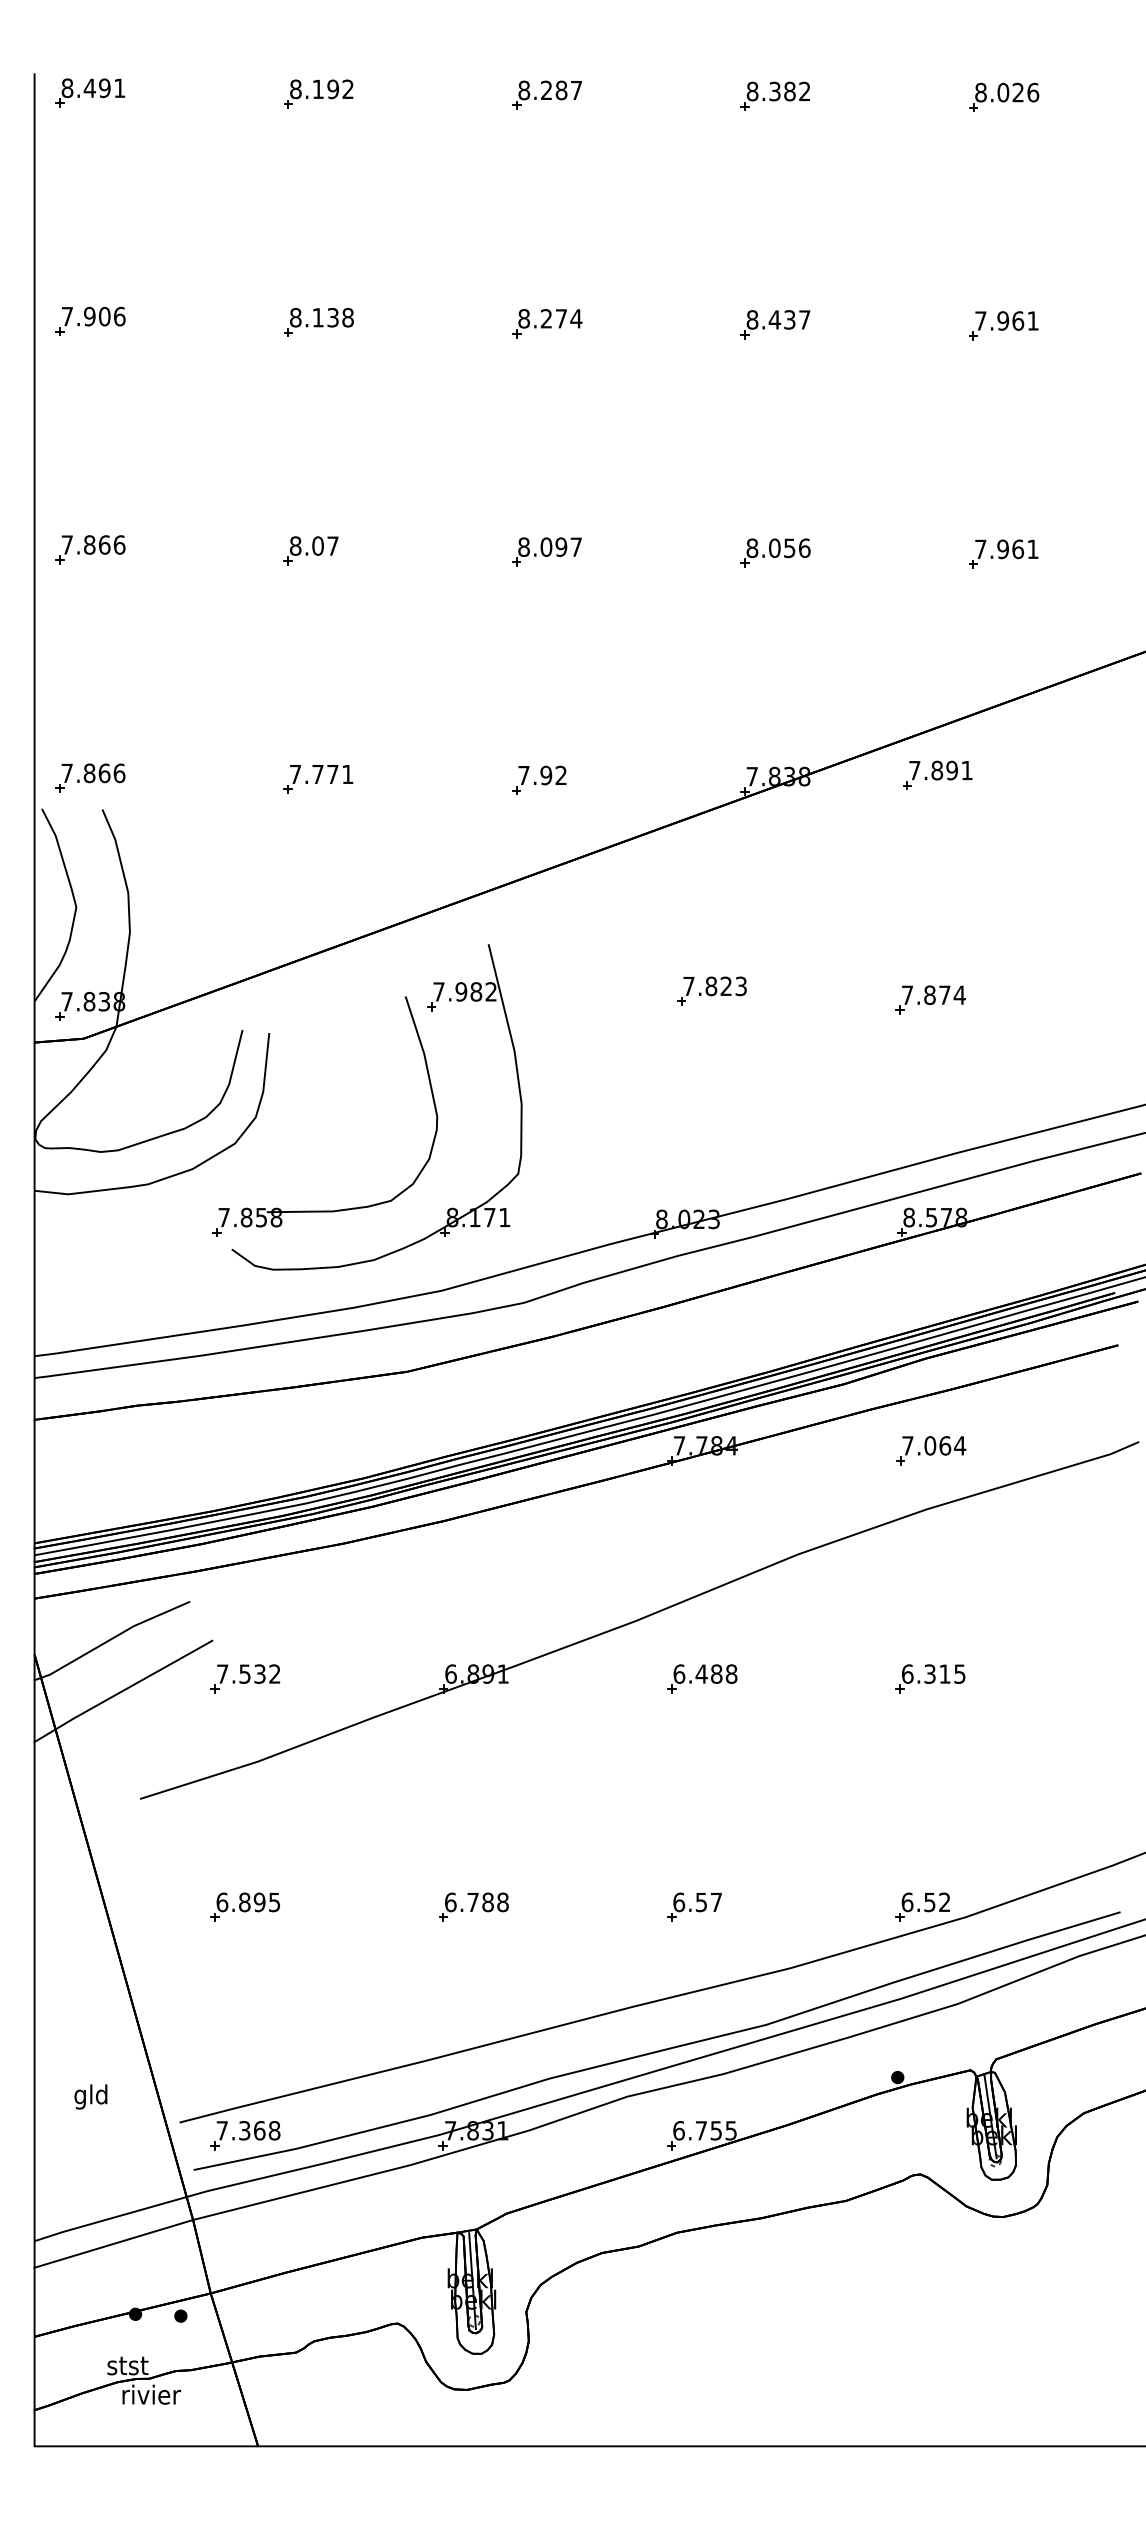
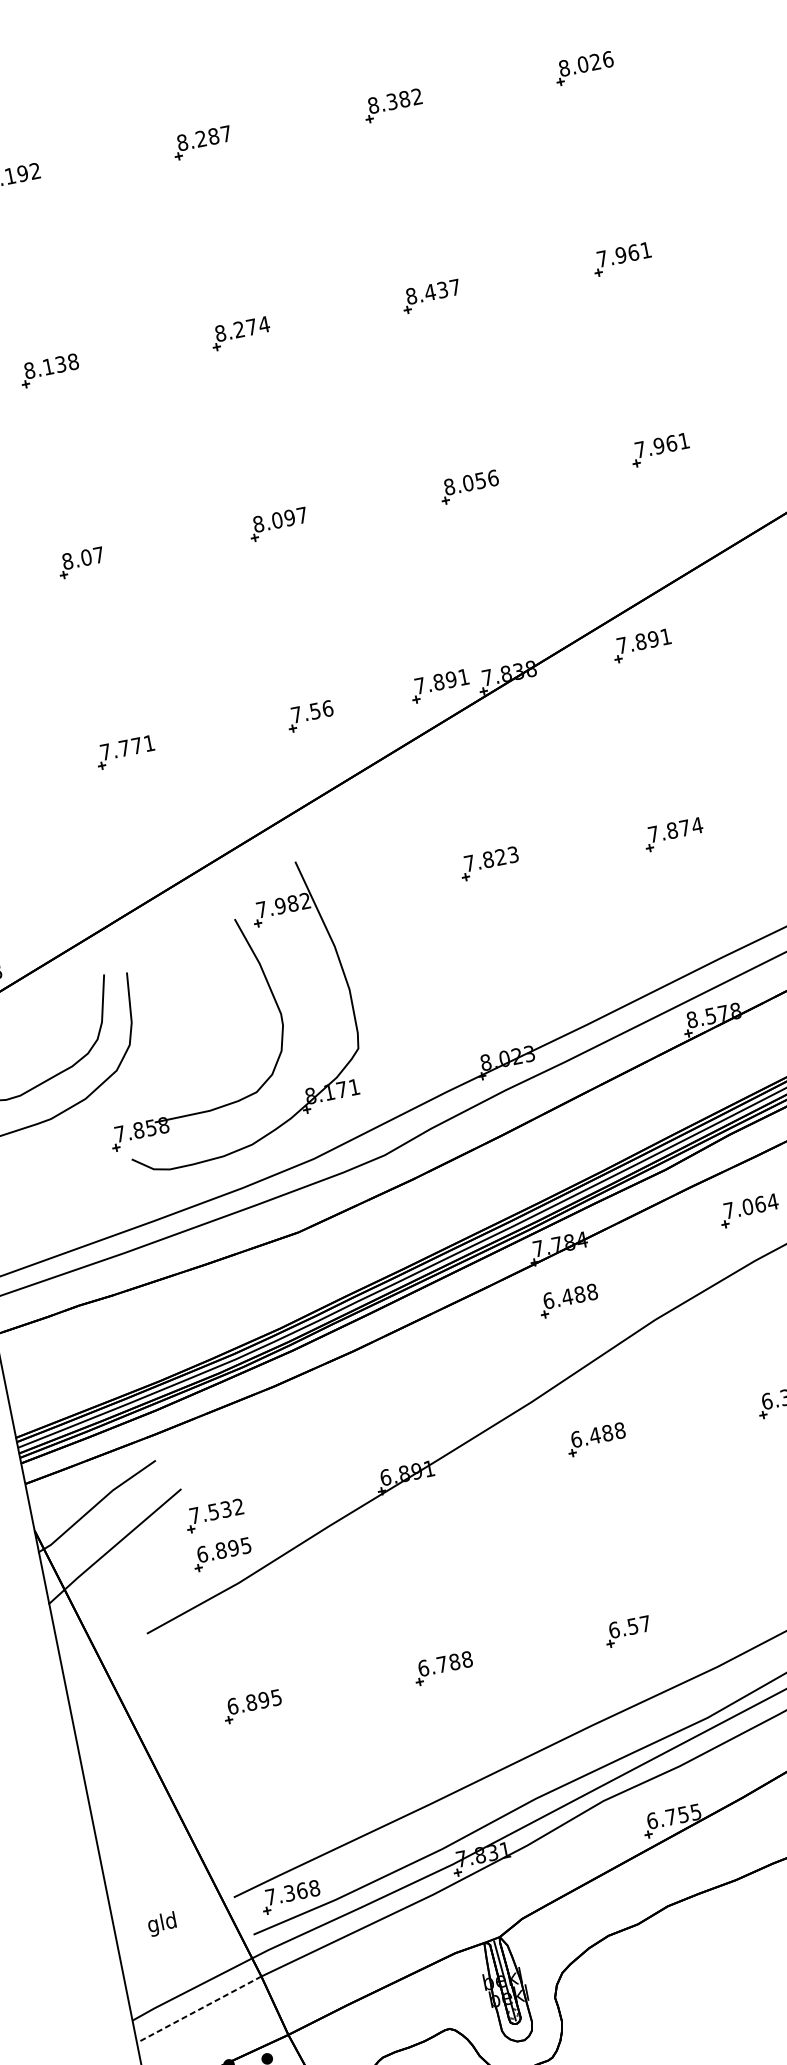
part: (695, 774) -> (439, 685), added
text: (553, 775) -> (321, 709), 7.92 -> 7.56
part: (702, 1512) -> (568, 1300), added
part: (244, 1724) -> (221, 1554), added
text: (90, 2096) -> (161, 1923), moved
line: (113, 2243) -> (198, 2009), solid -> dashed

